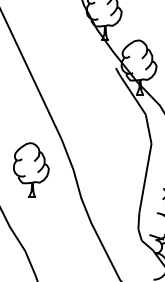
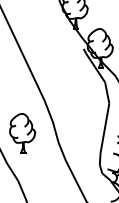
part: (31, 169) -> (22, 132), moved

